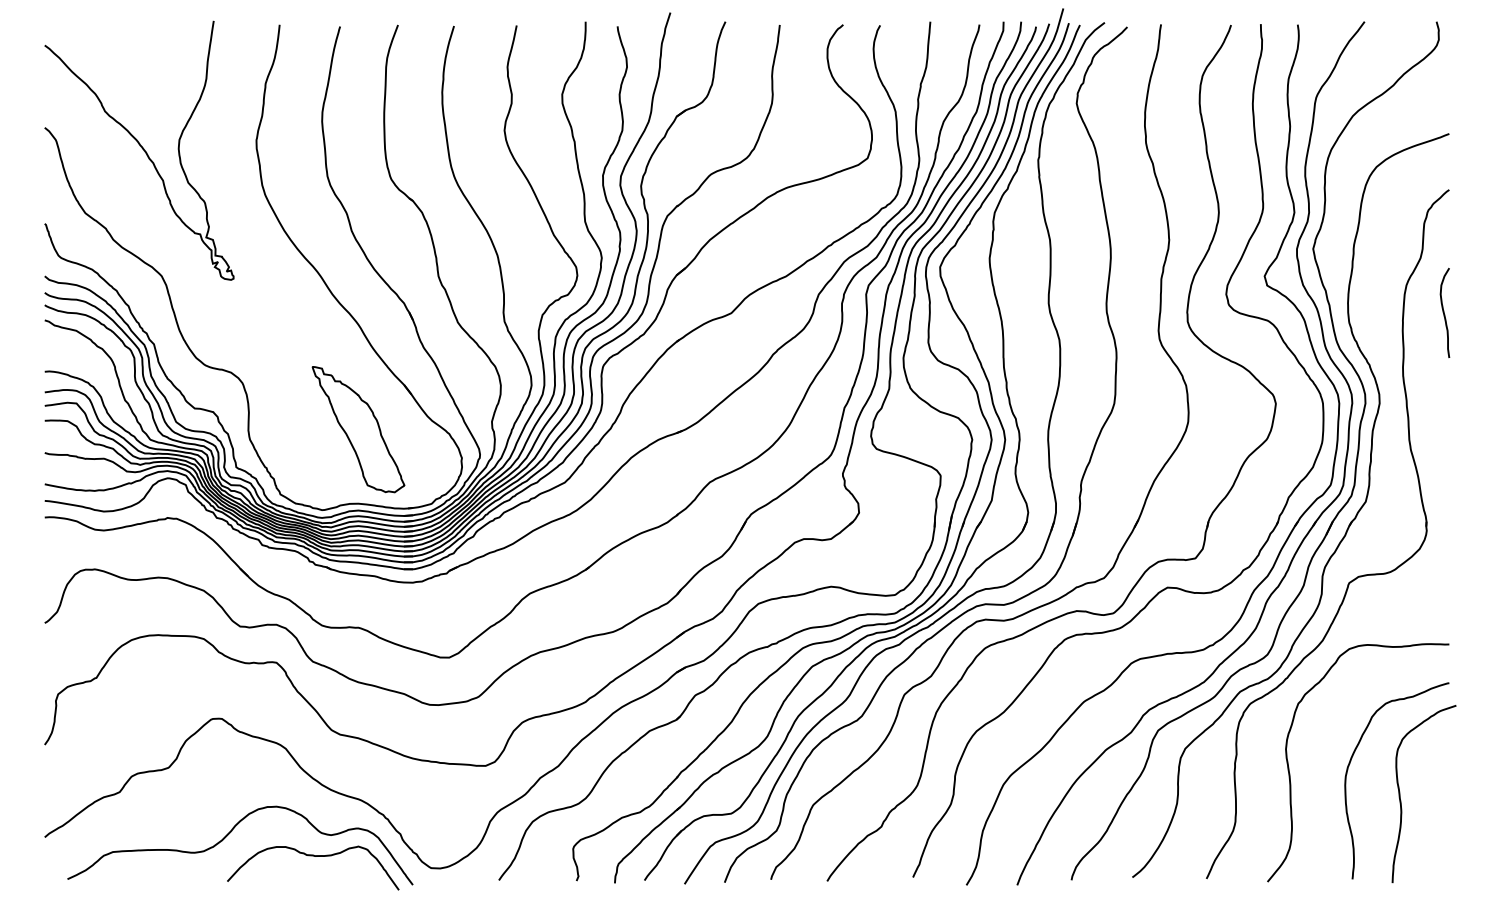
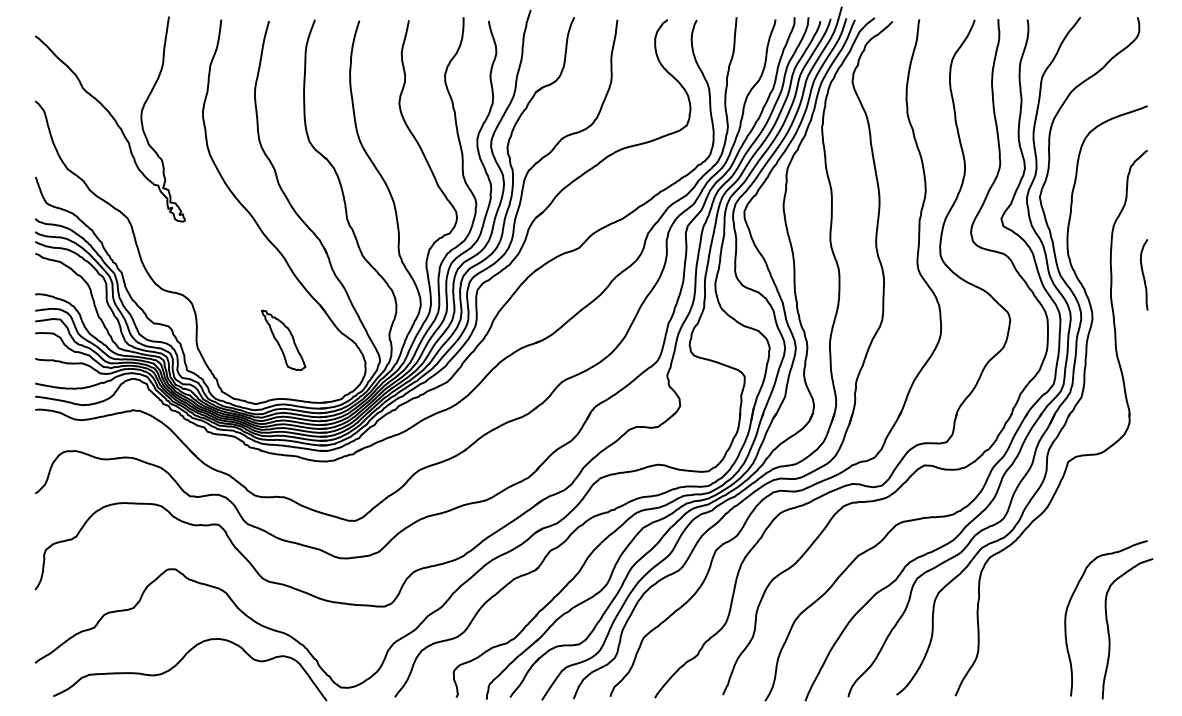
curve: (1444, 312) -> (1143, 274), moved
part: (358, 429) -> (283, 340), size x0.6
curve: (1290, 773) -> (1021, 612), removed
curve: (313, 856) -> (248, 678), removed

